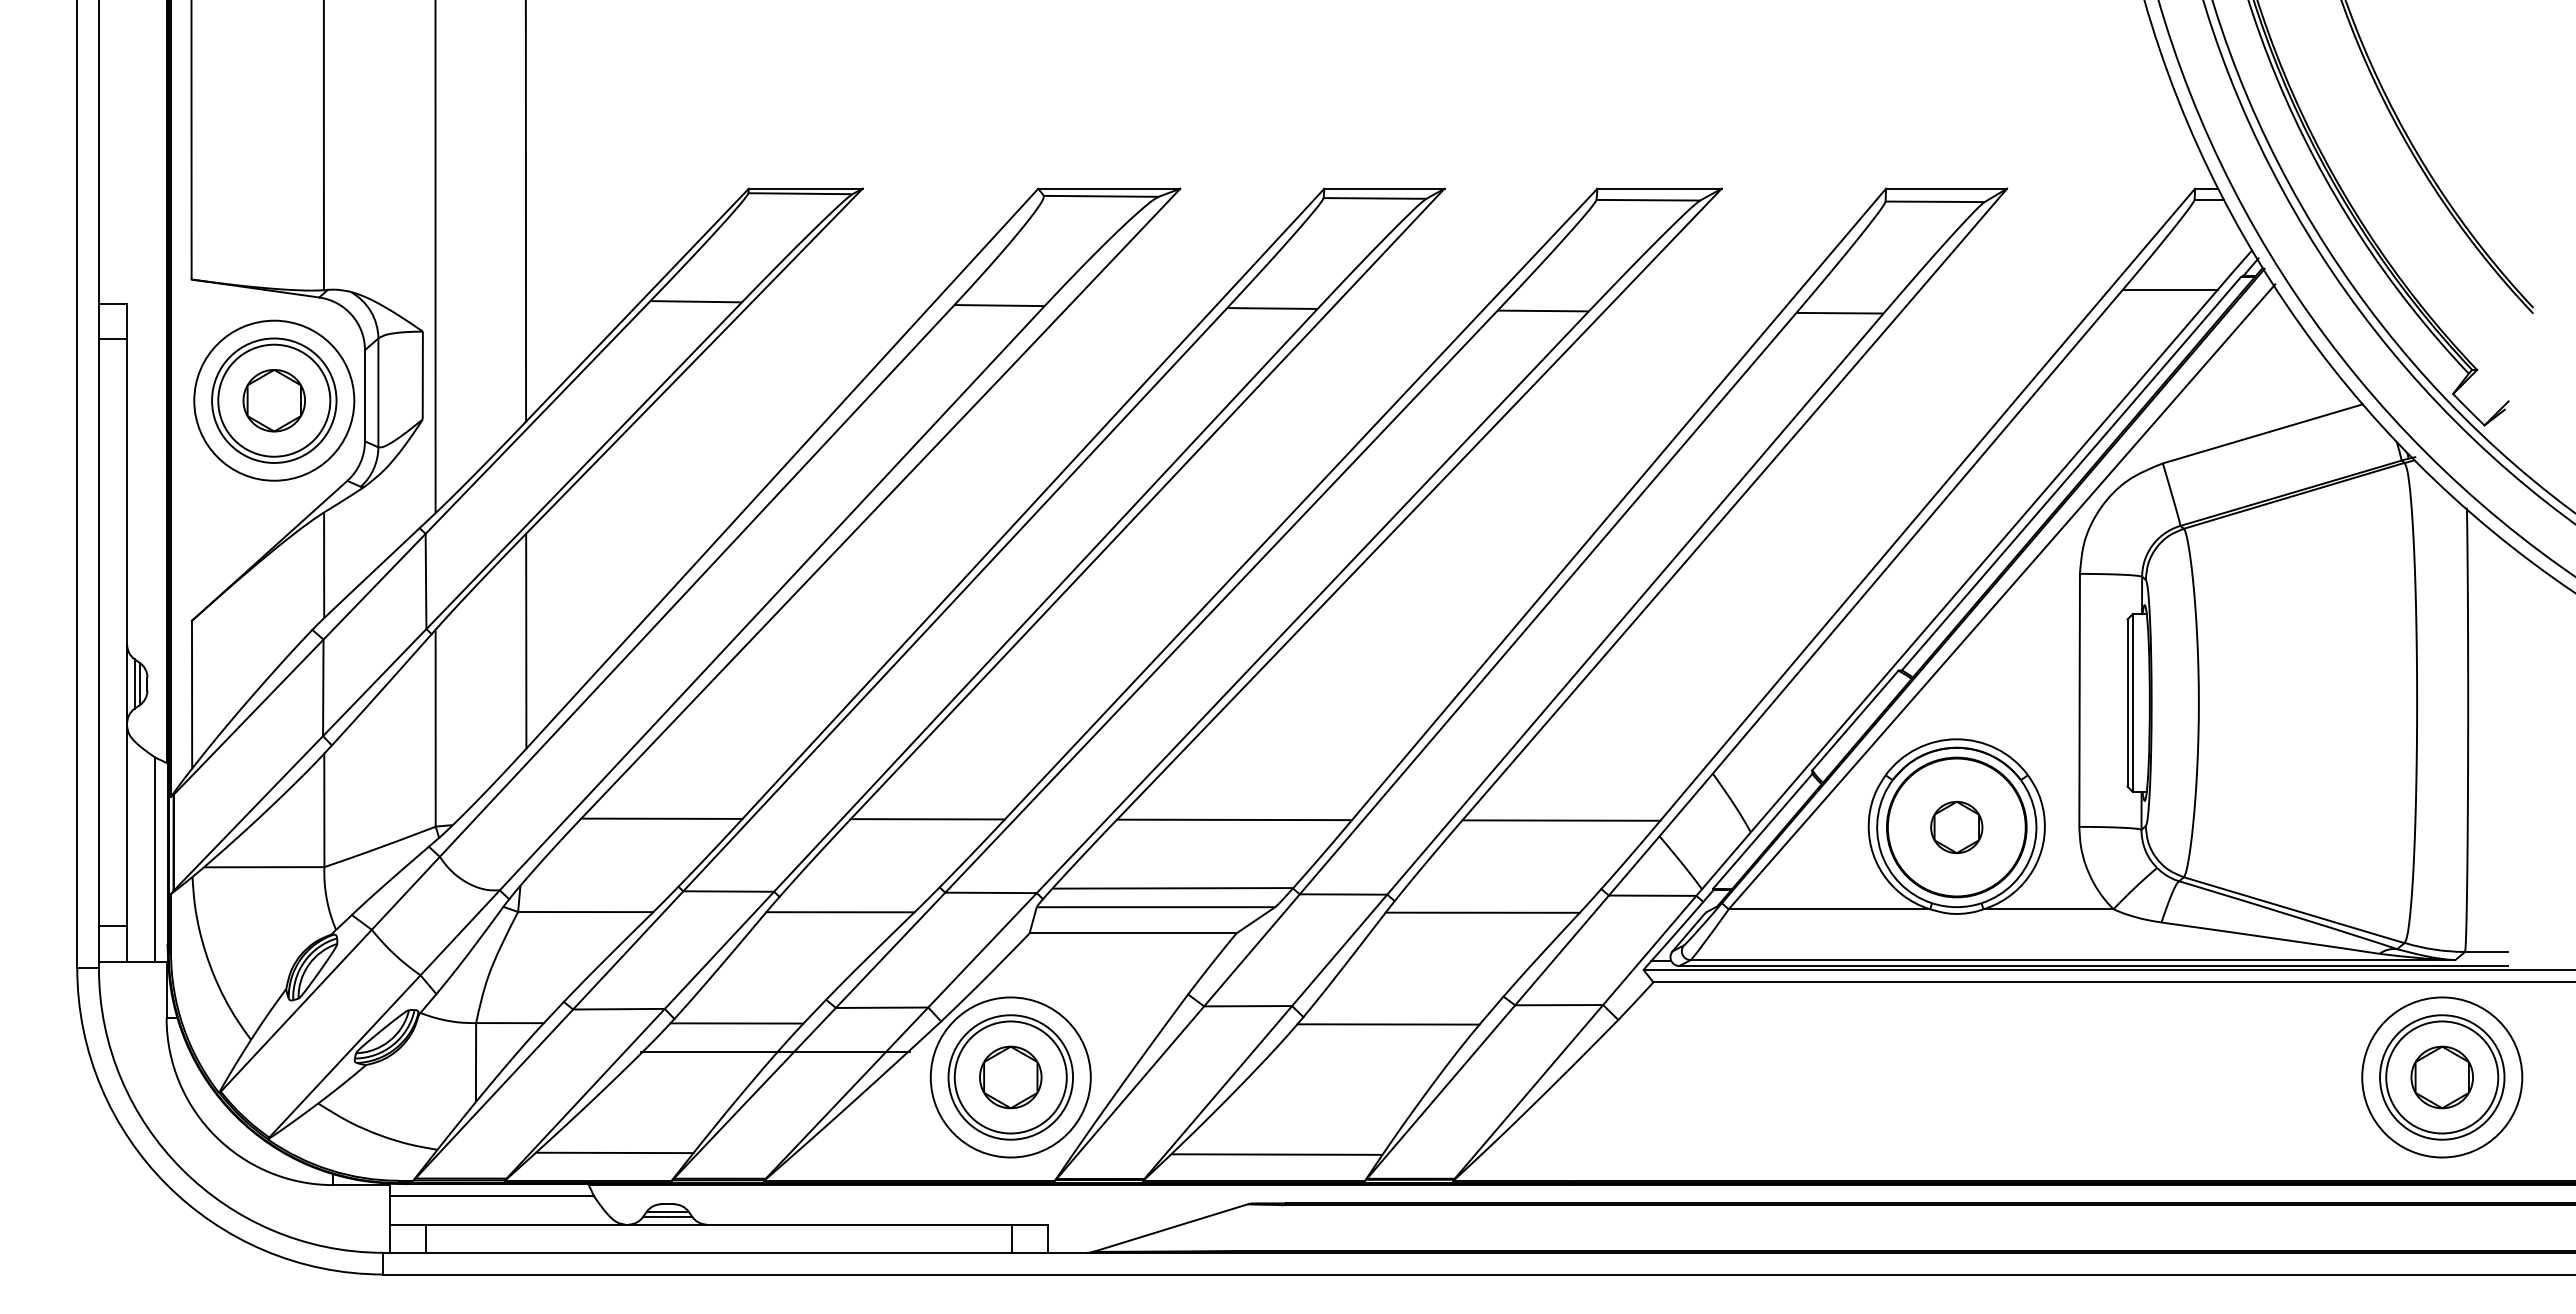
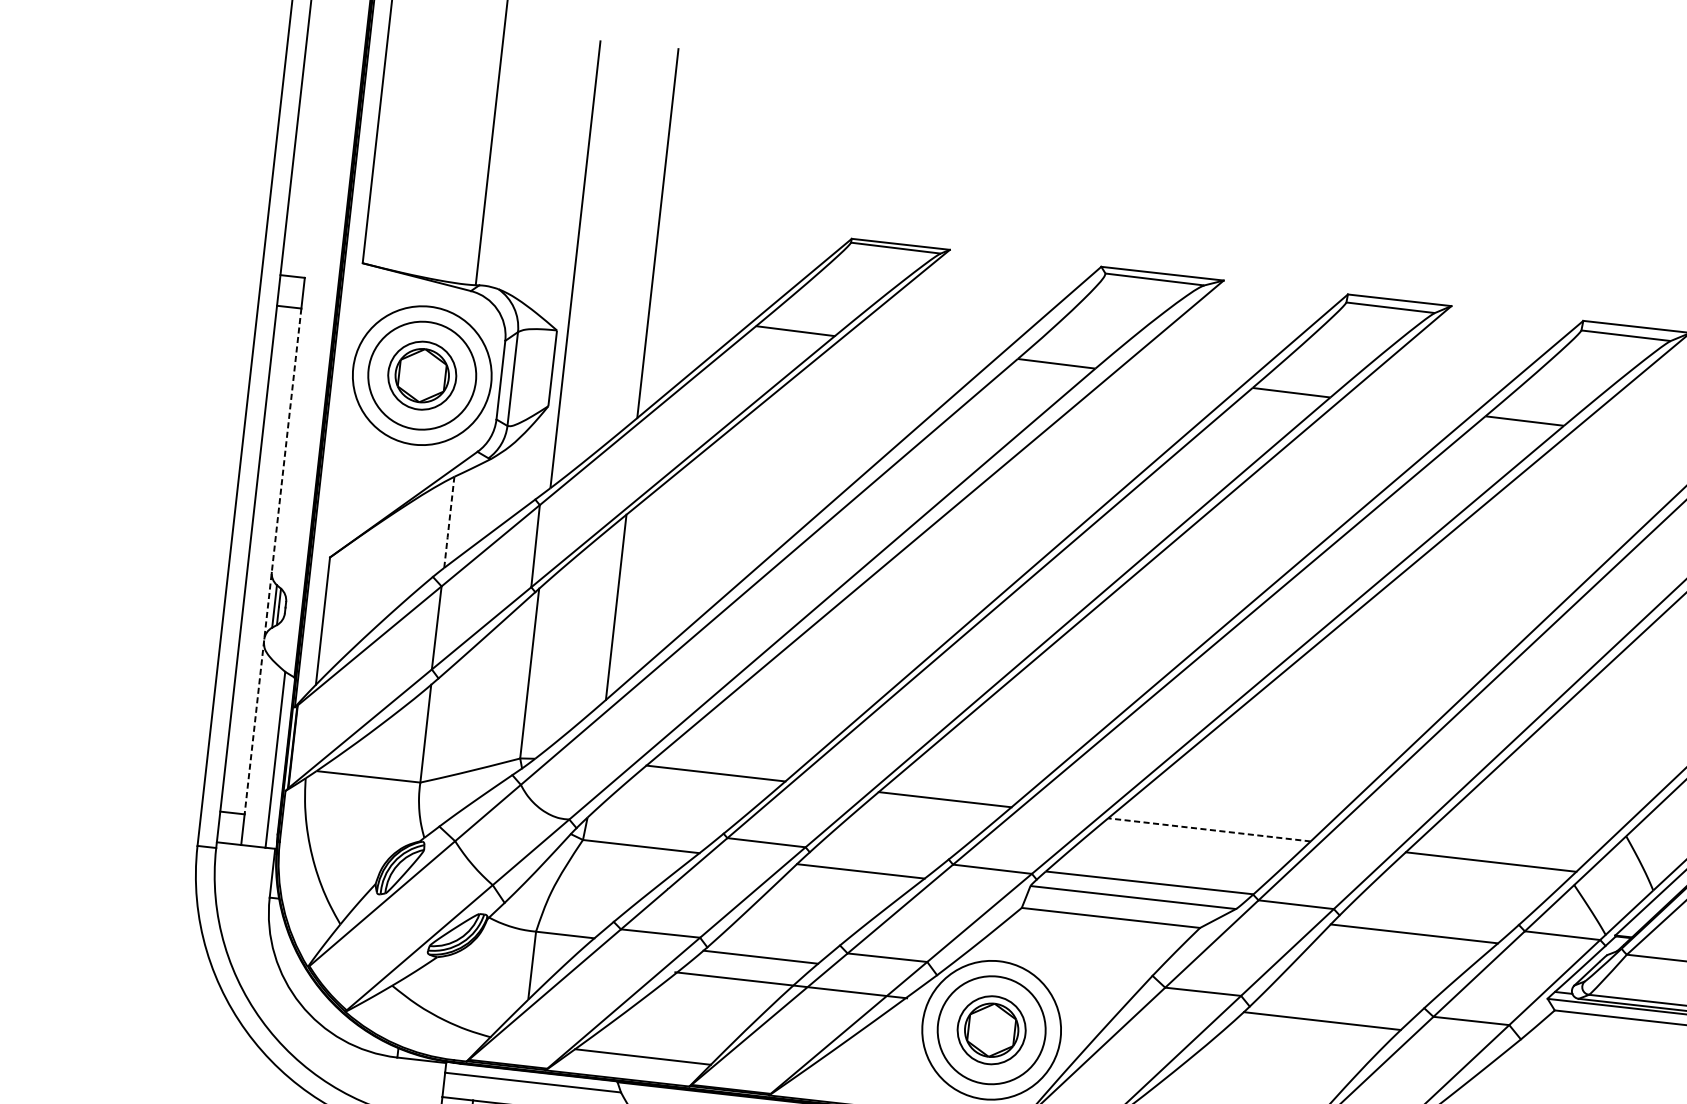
circle: (274, 400) -> (422, 375), size x0.7
line: (324, 565) -> (449, 522), solid -> dashed
line: (127, 633) -> (273, 562), solid -> dashed
line: (1234, 819) -> (1209, 829), solid -> dashed
circle: (1010, 1077) -> (991, 1030), size x0.7

